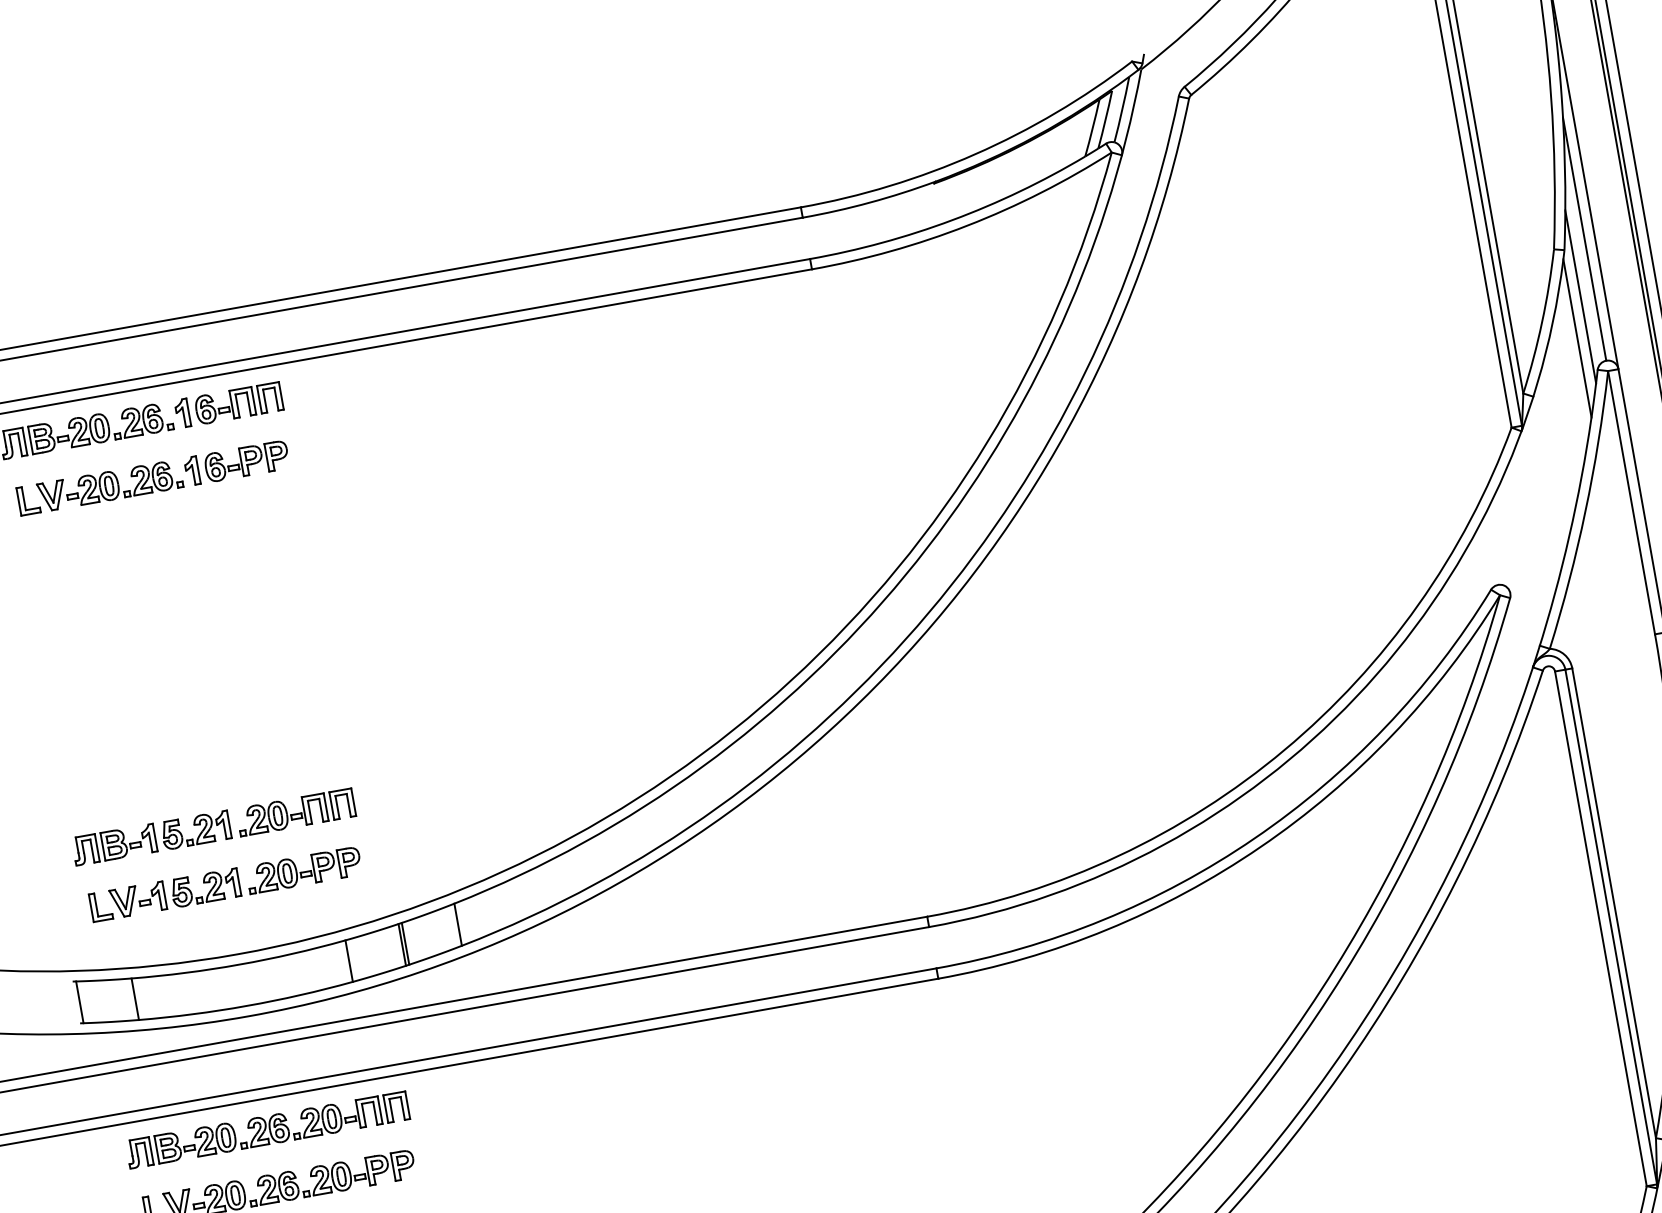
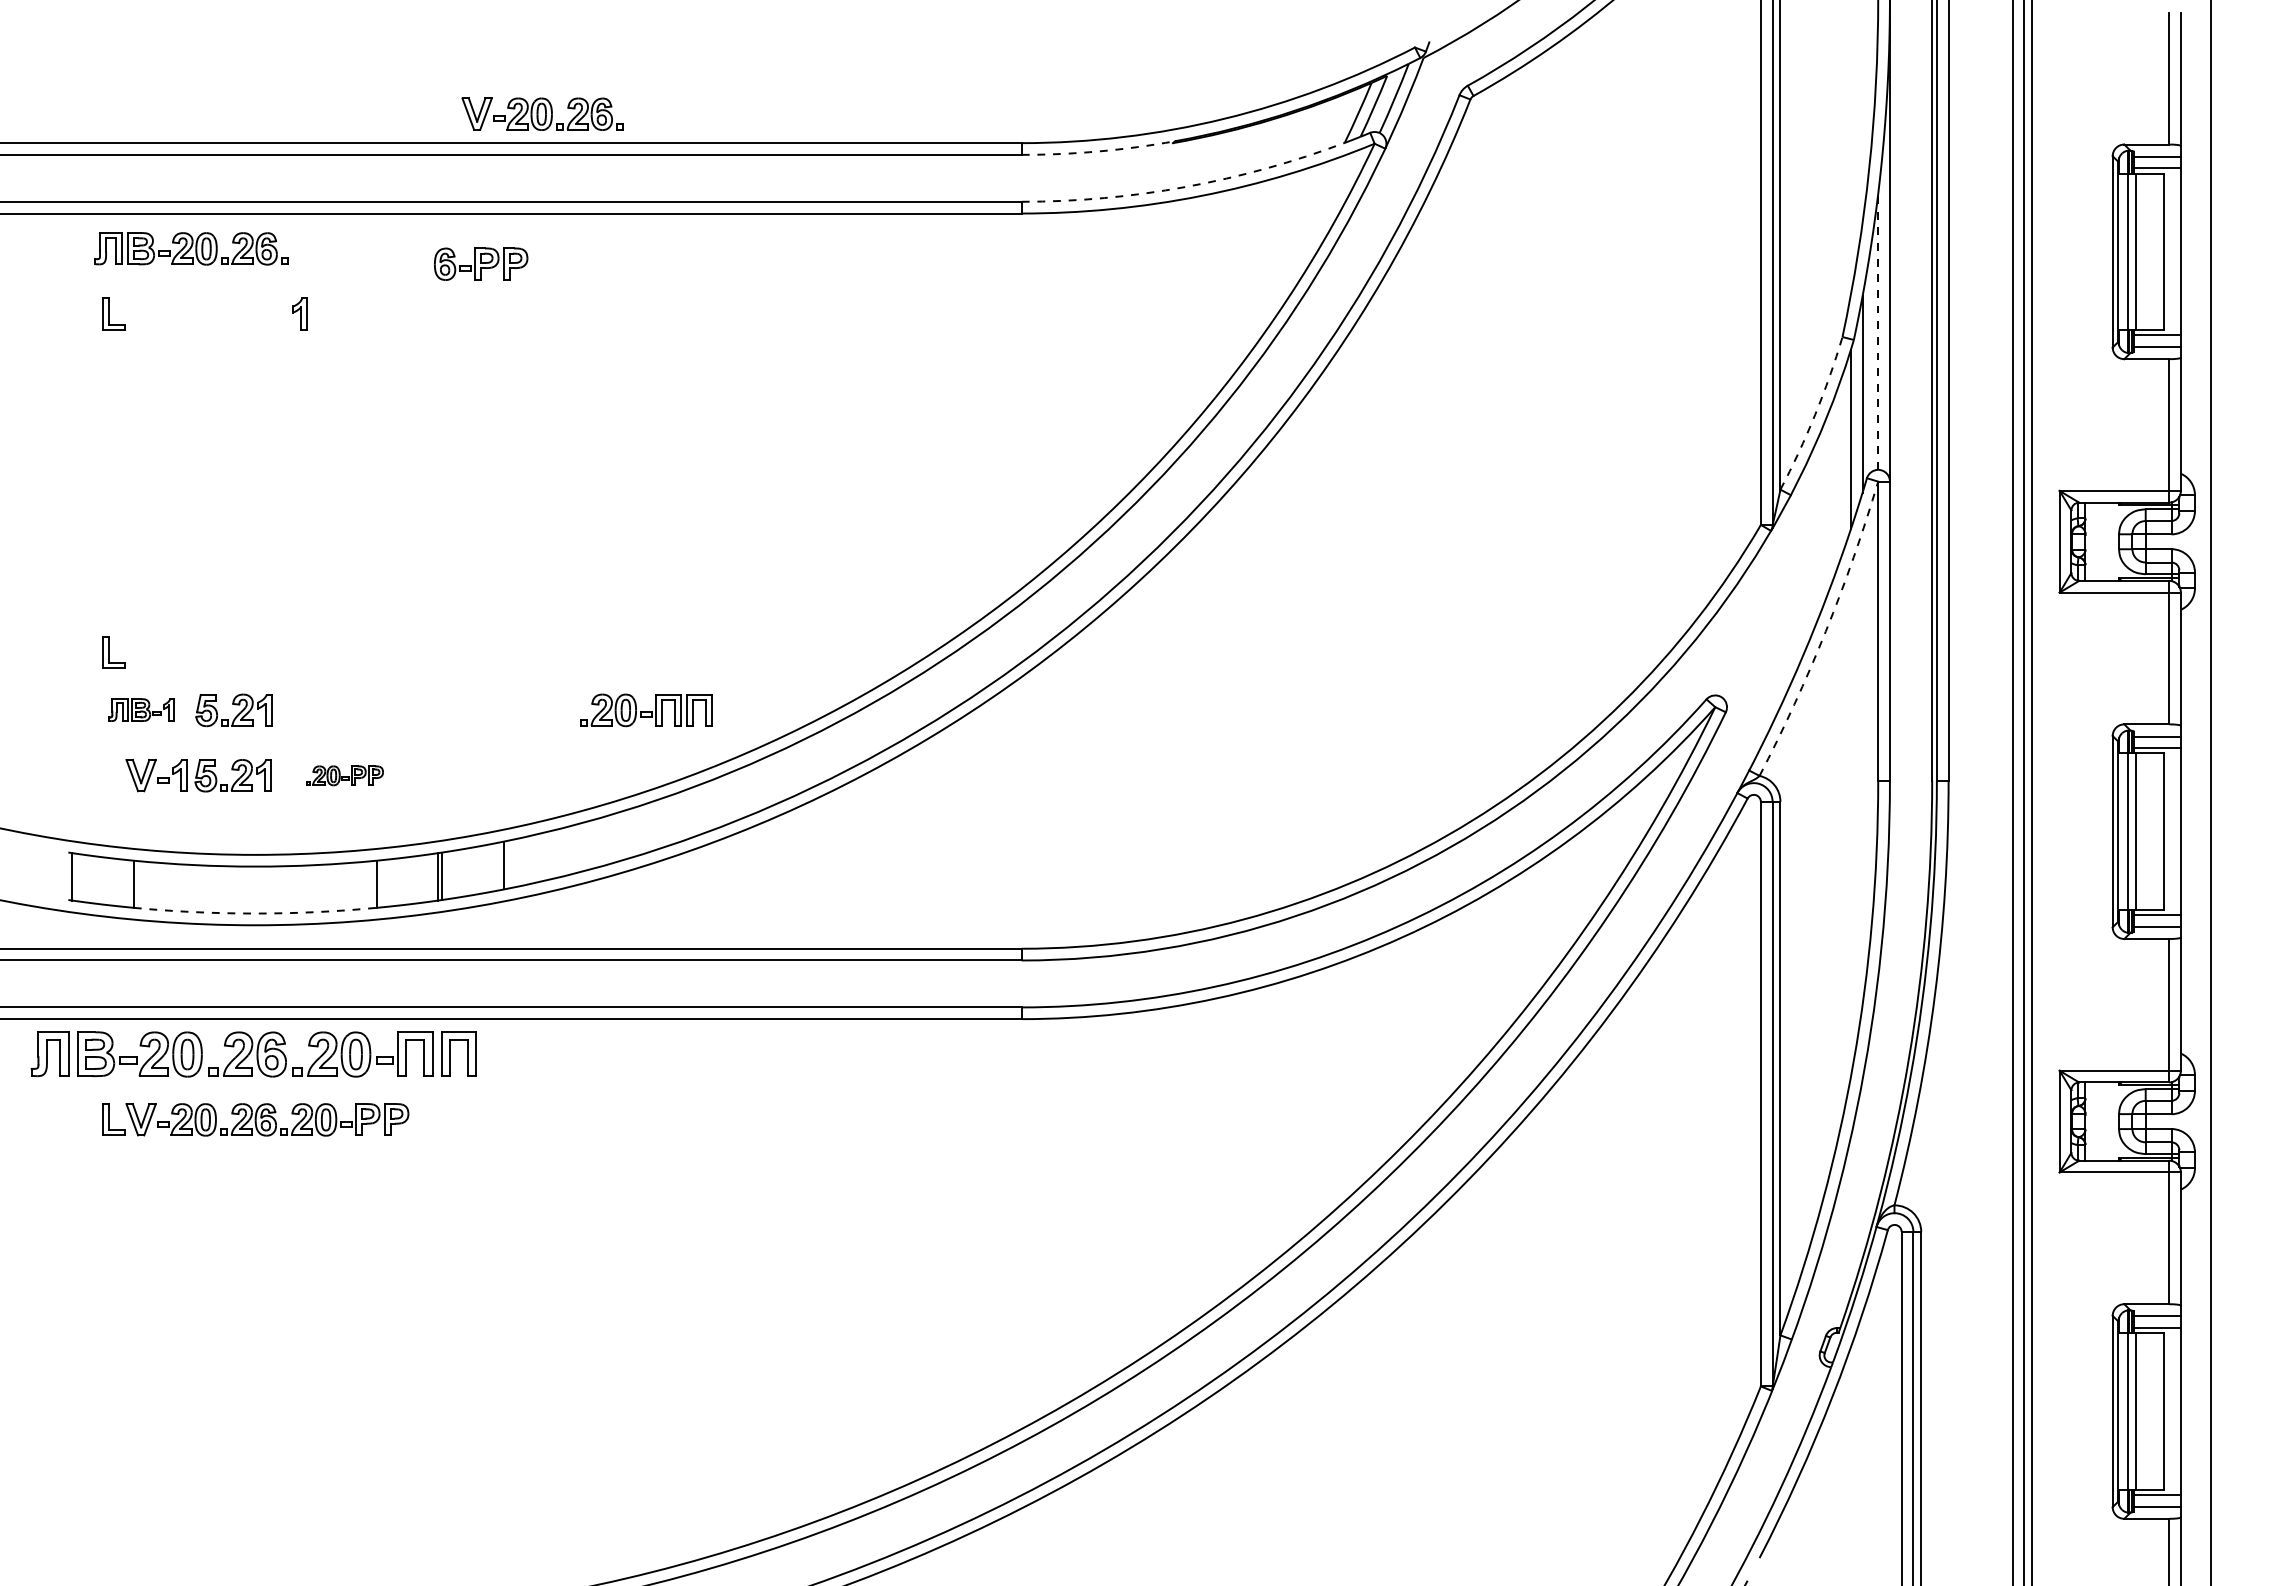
arc: (869, 202) -> (1098, 151), solid -> dashed
arc: (951, 219) -> (1185, 186), solid -> dashed
line: (1584, 238) -> (1878, 331), solid -> dashed
arc: (1542, 321) -> (1815, 414), solid -> dashed
part: (228, 404) -> (353, 248), removed
part: (247, 460) -> (481, 263), moved
part: (109, 485) -> (542, 113), moved
arc: (1585, 511) -> (1825, 631), solid -> dashed
part: (296, 812) -> (646, 710), moved
part: (113, 844) -> (140, 709), size x0.7
part: (303, 870) -> (344, 775), size x0.6
part: (100, 906) -> (113, 652), moved
arc: (247, 1005) -> (255, 913), solid -> dashed
part: (267, 1130) -> (253, 1054), size x1.4

